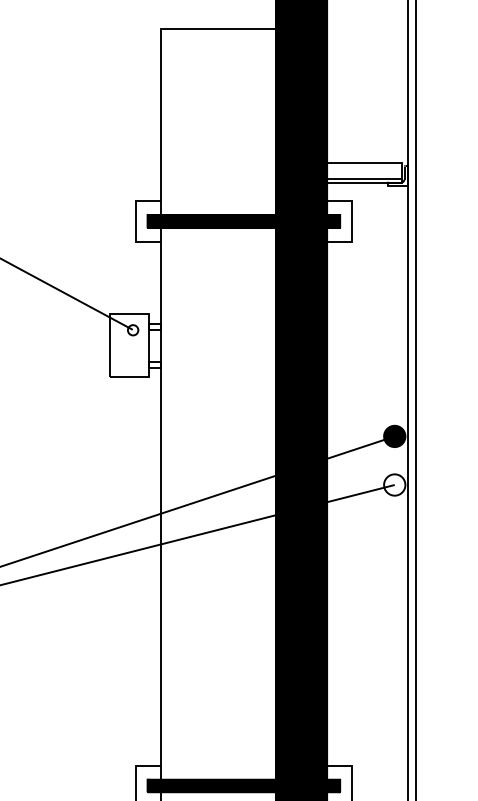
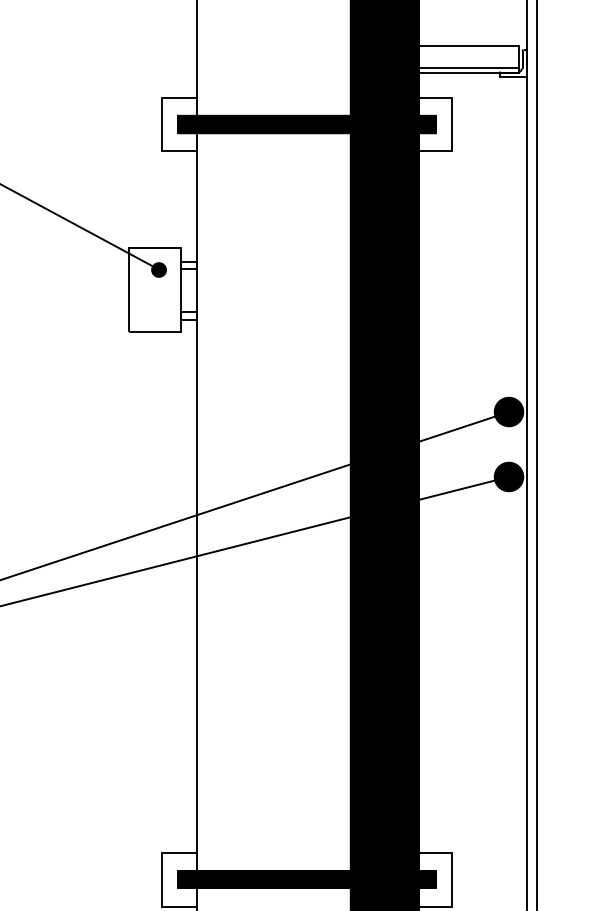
fill: (132, 330) -> (158, 270), added
fill: (394, 484) -> (508, 476), added

